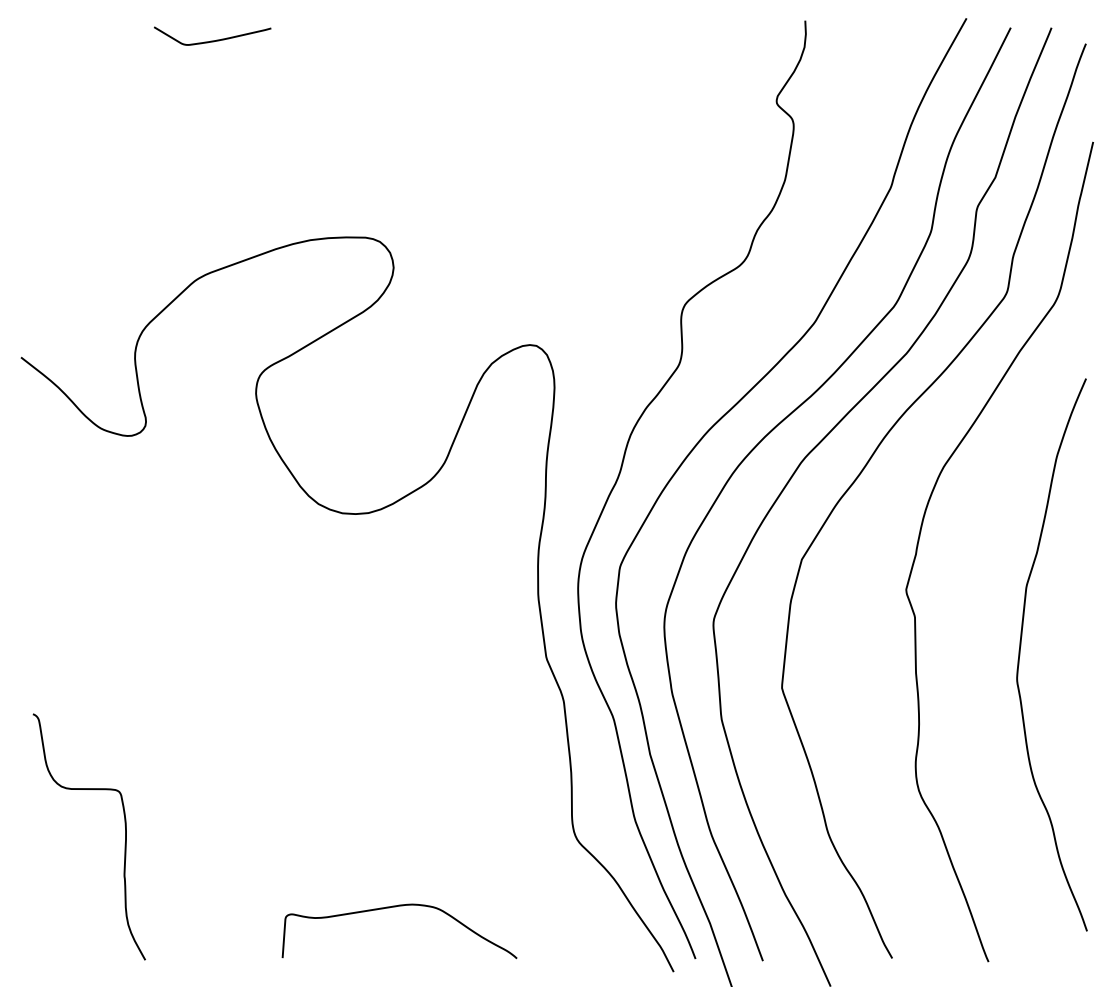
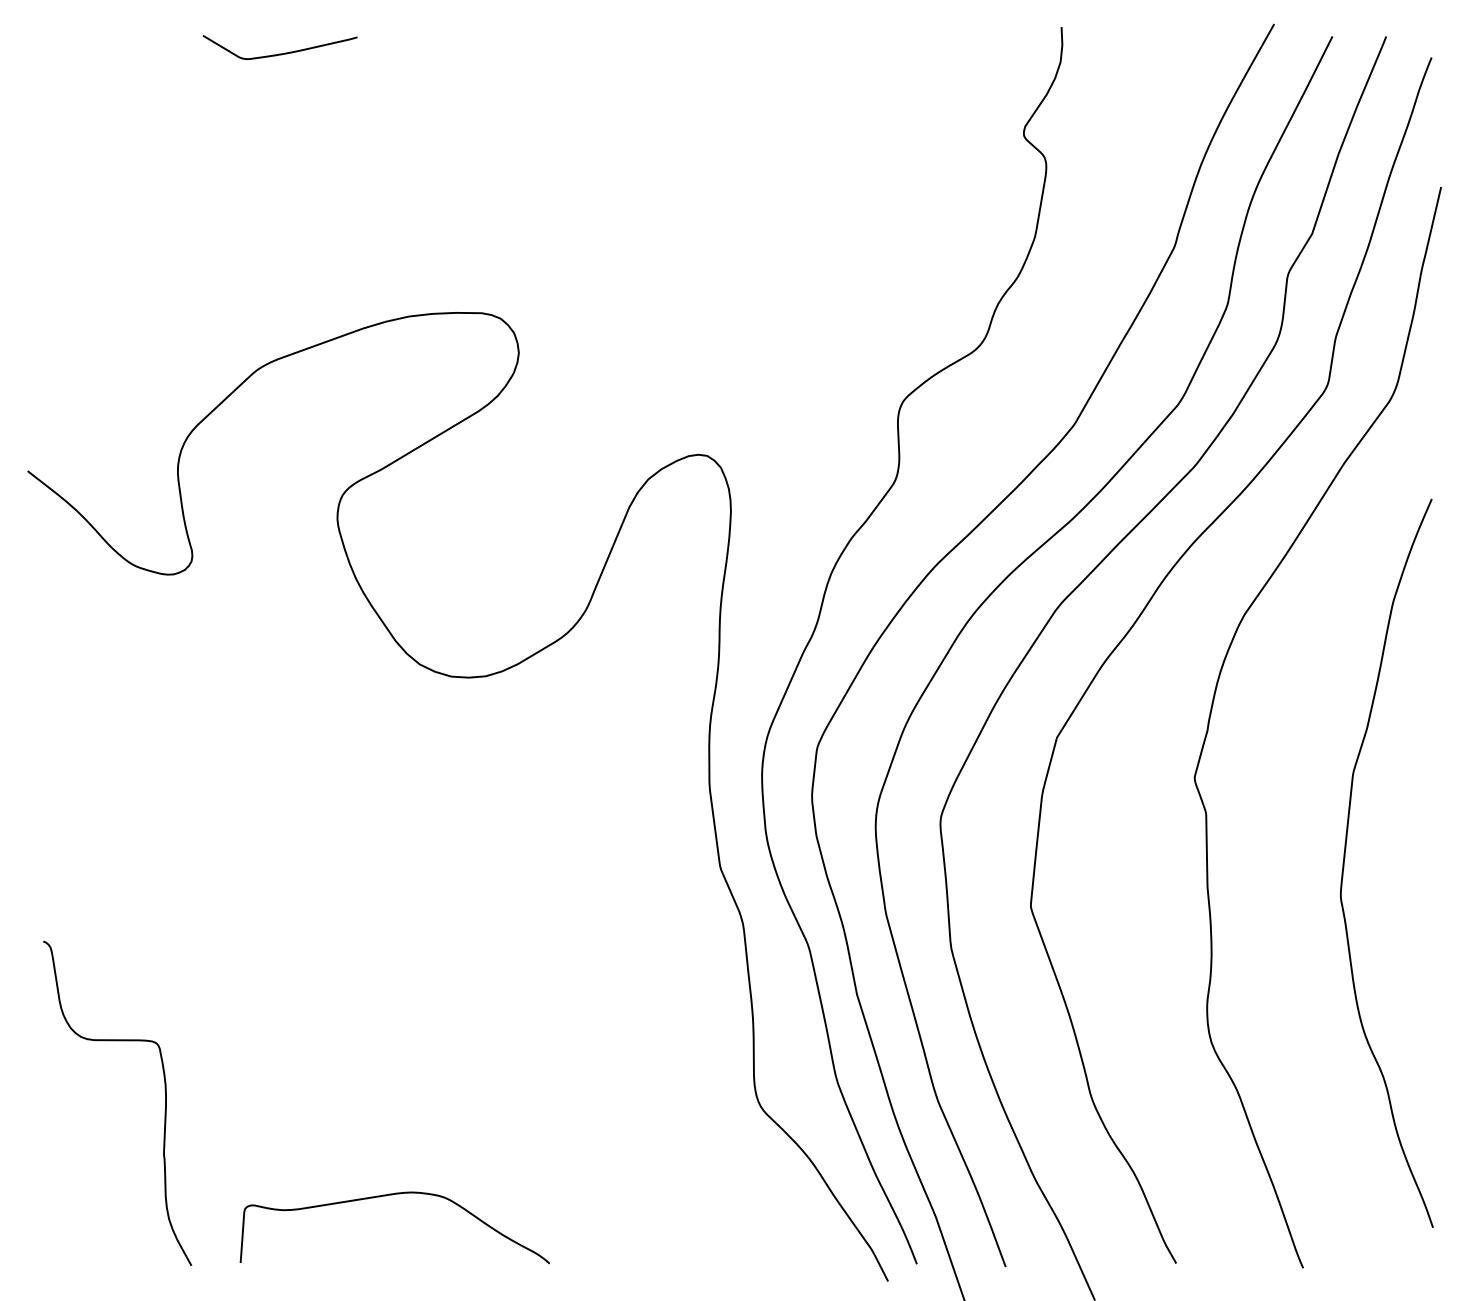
curve: (395, 907) -> (389, 1196), moved

